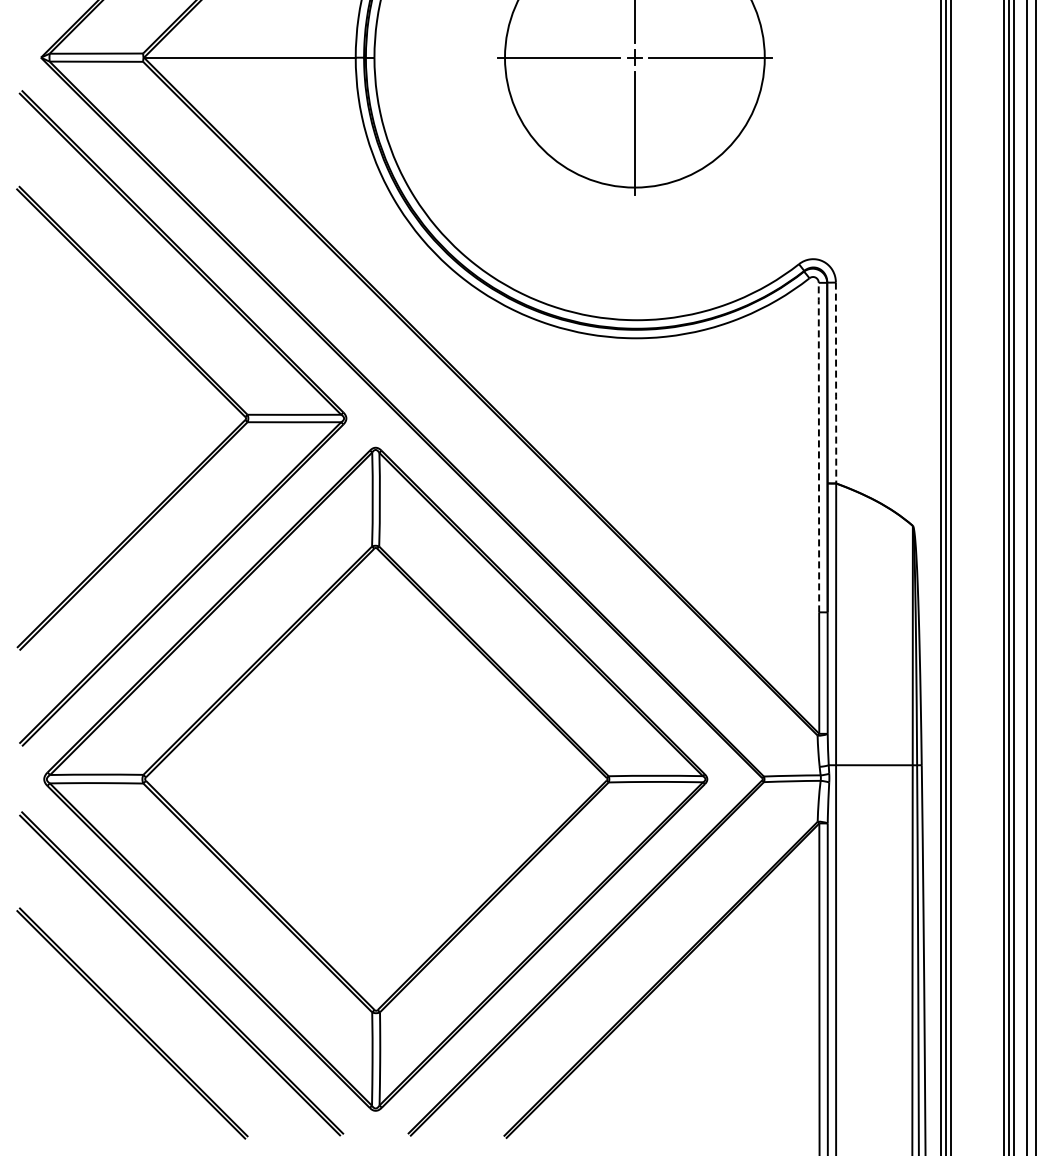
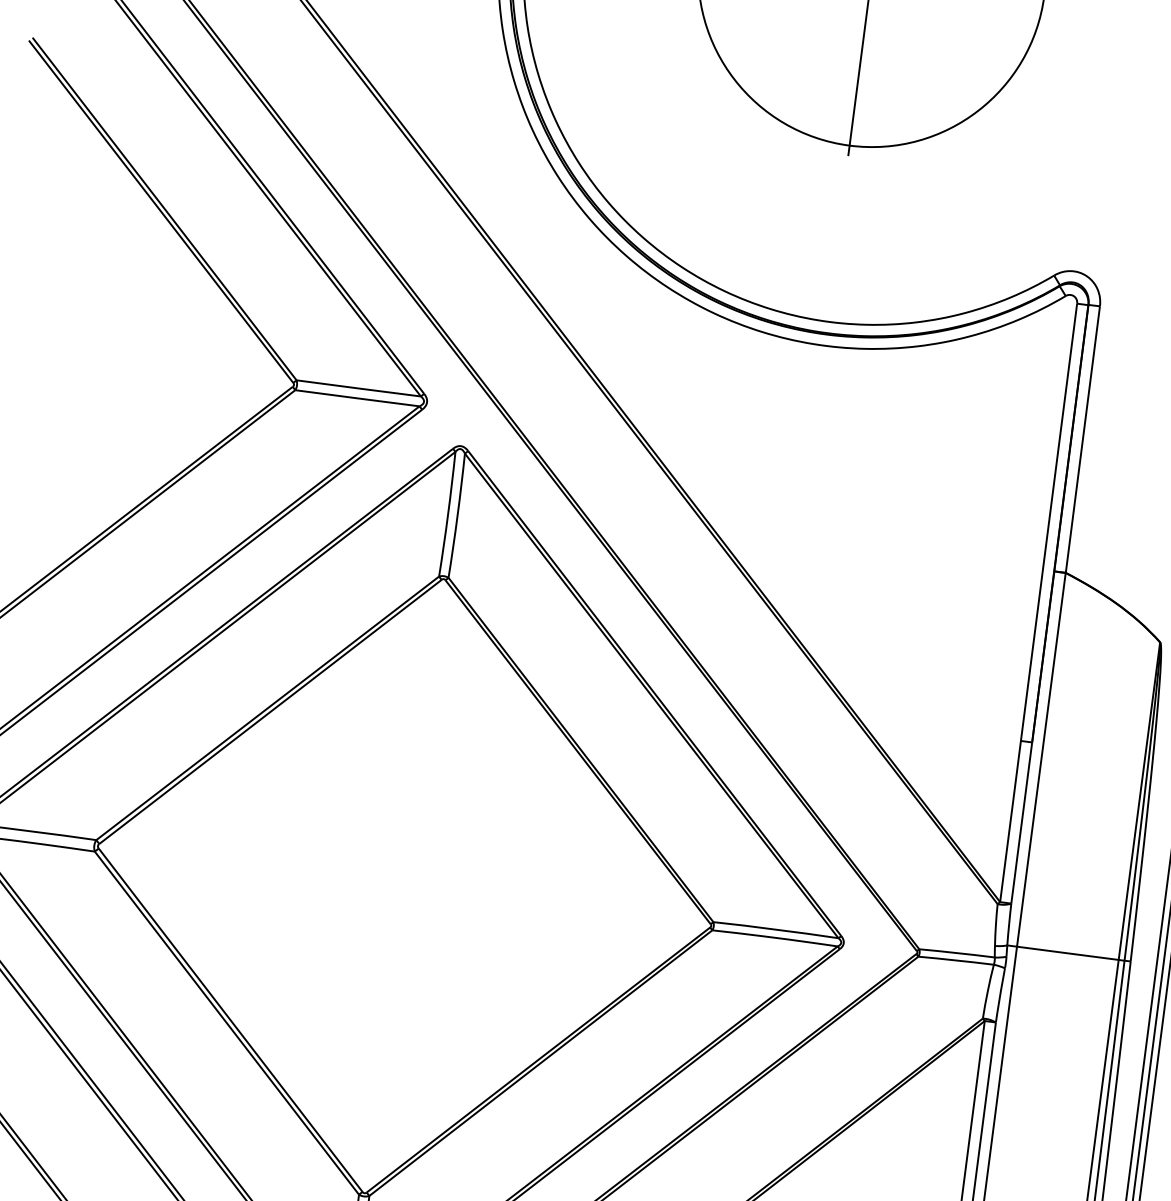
line: (836, 384) -> (1083, 441), dashed -> solid
line: (818, 445) -> (1048, 519), dashed -> solid

